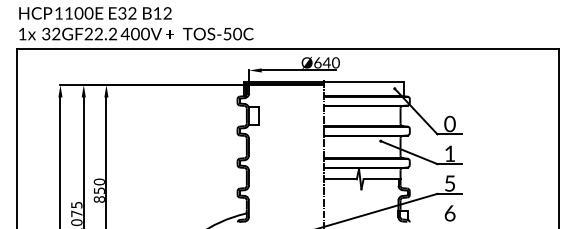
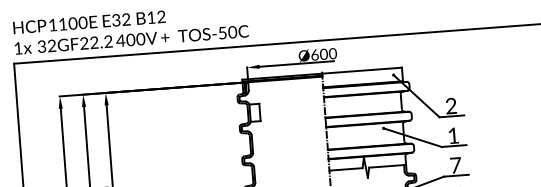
text: (326, 62) -> (323, 53), Ø640 -> Ø600
text: (449, 124) -> (450, 106), 0 -> 2
text: (449, 183) -> (455, 165), 5 -> 7

